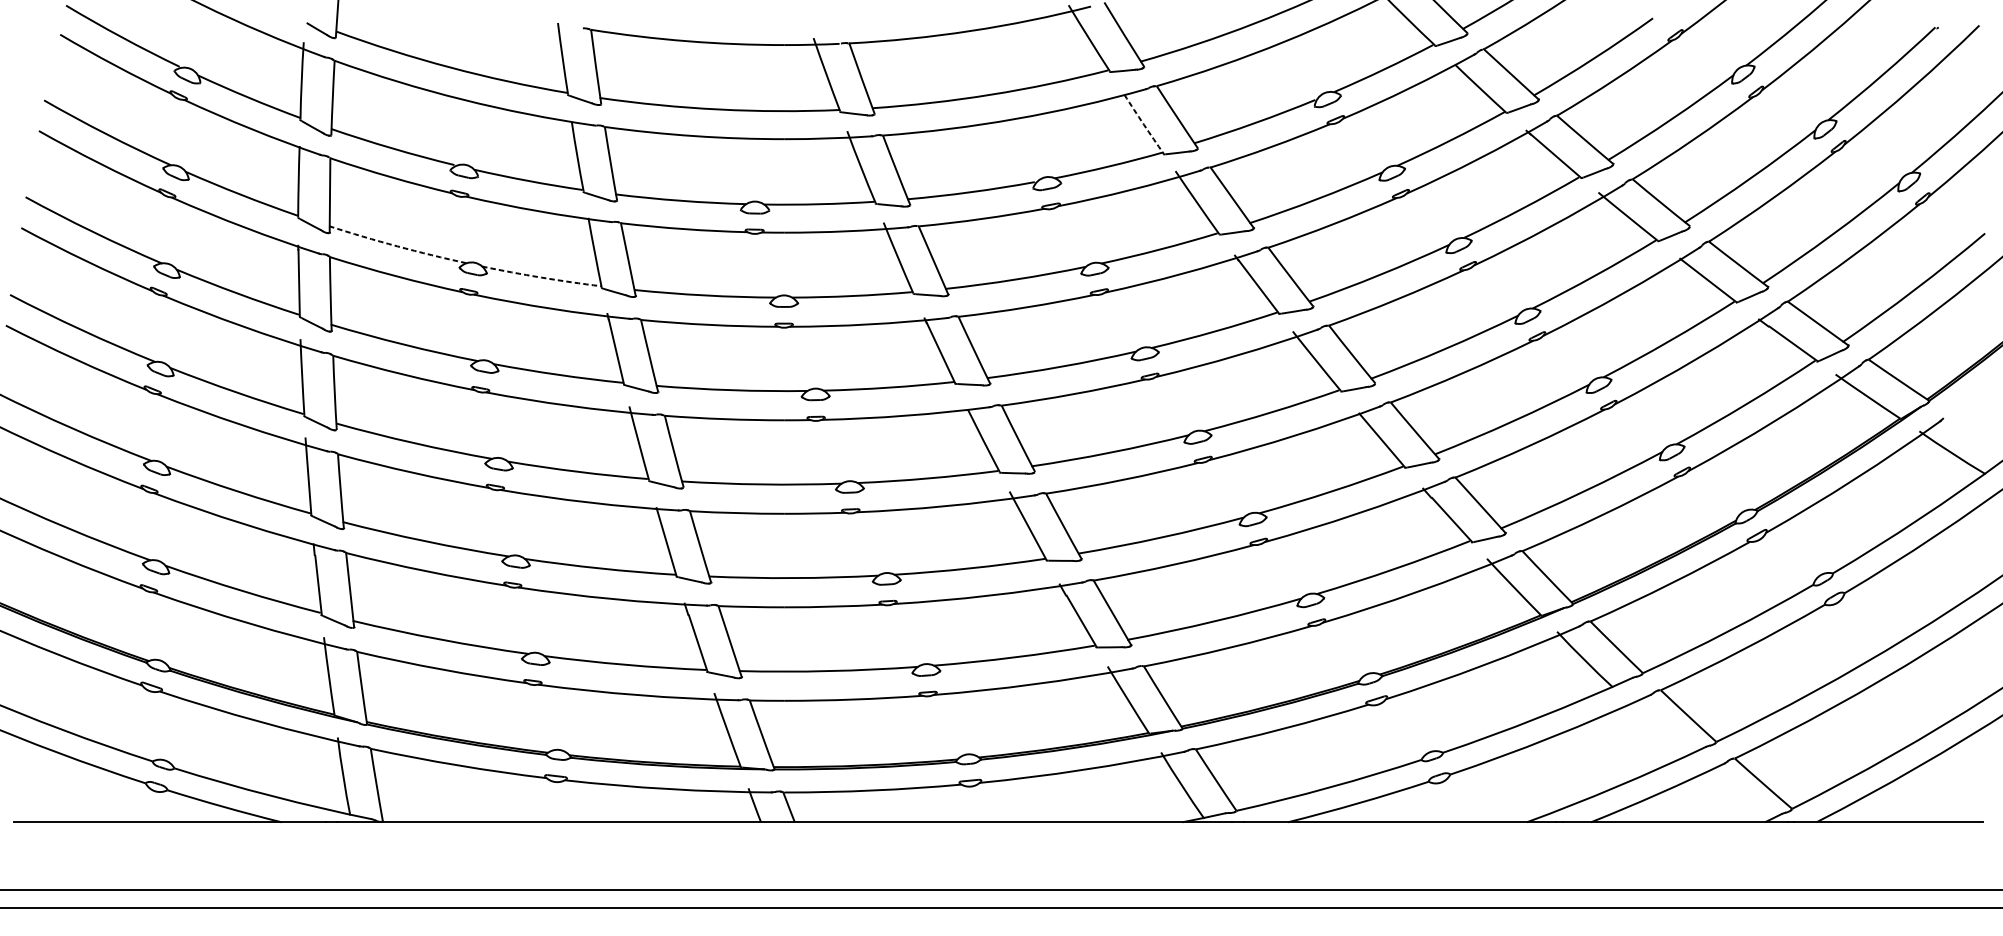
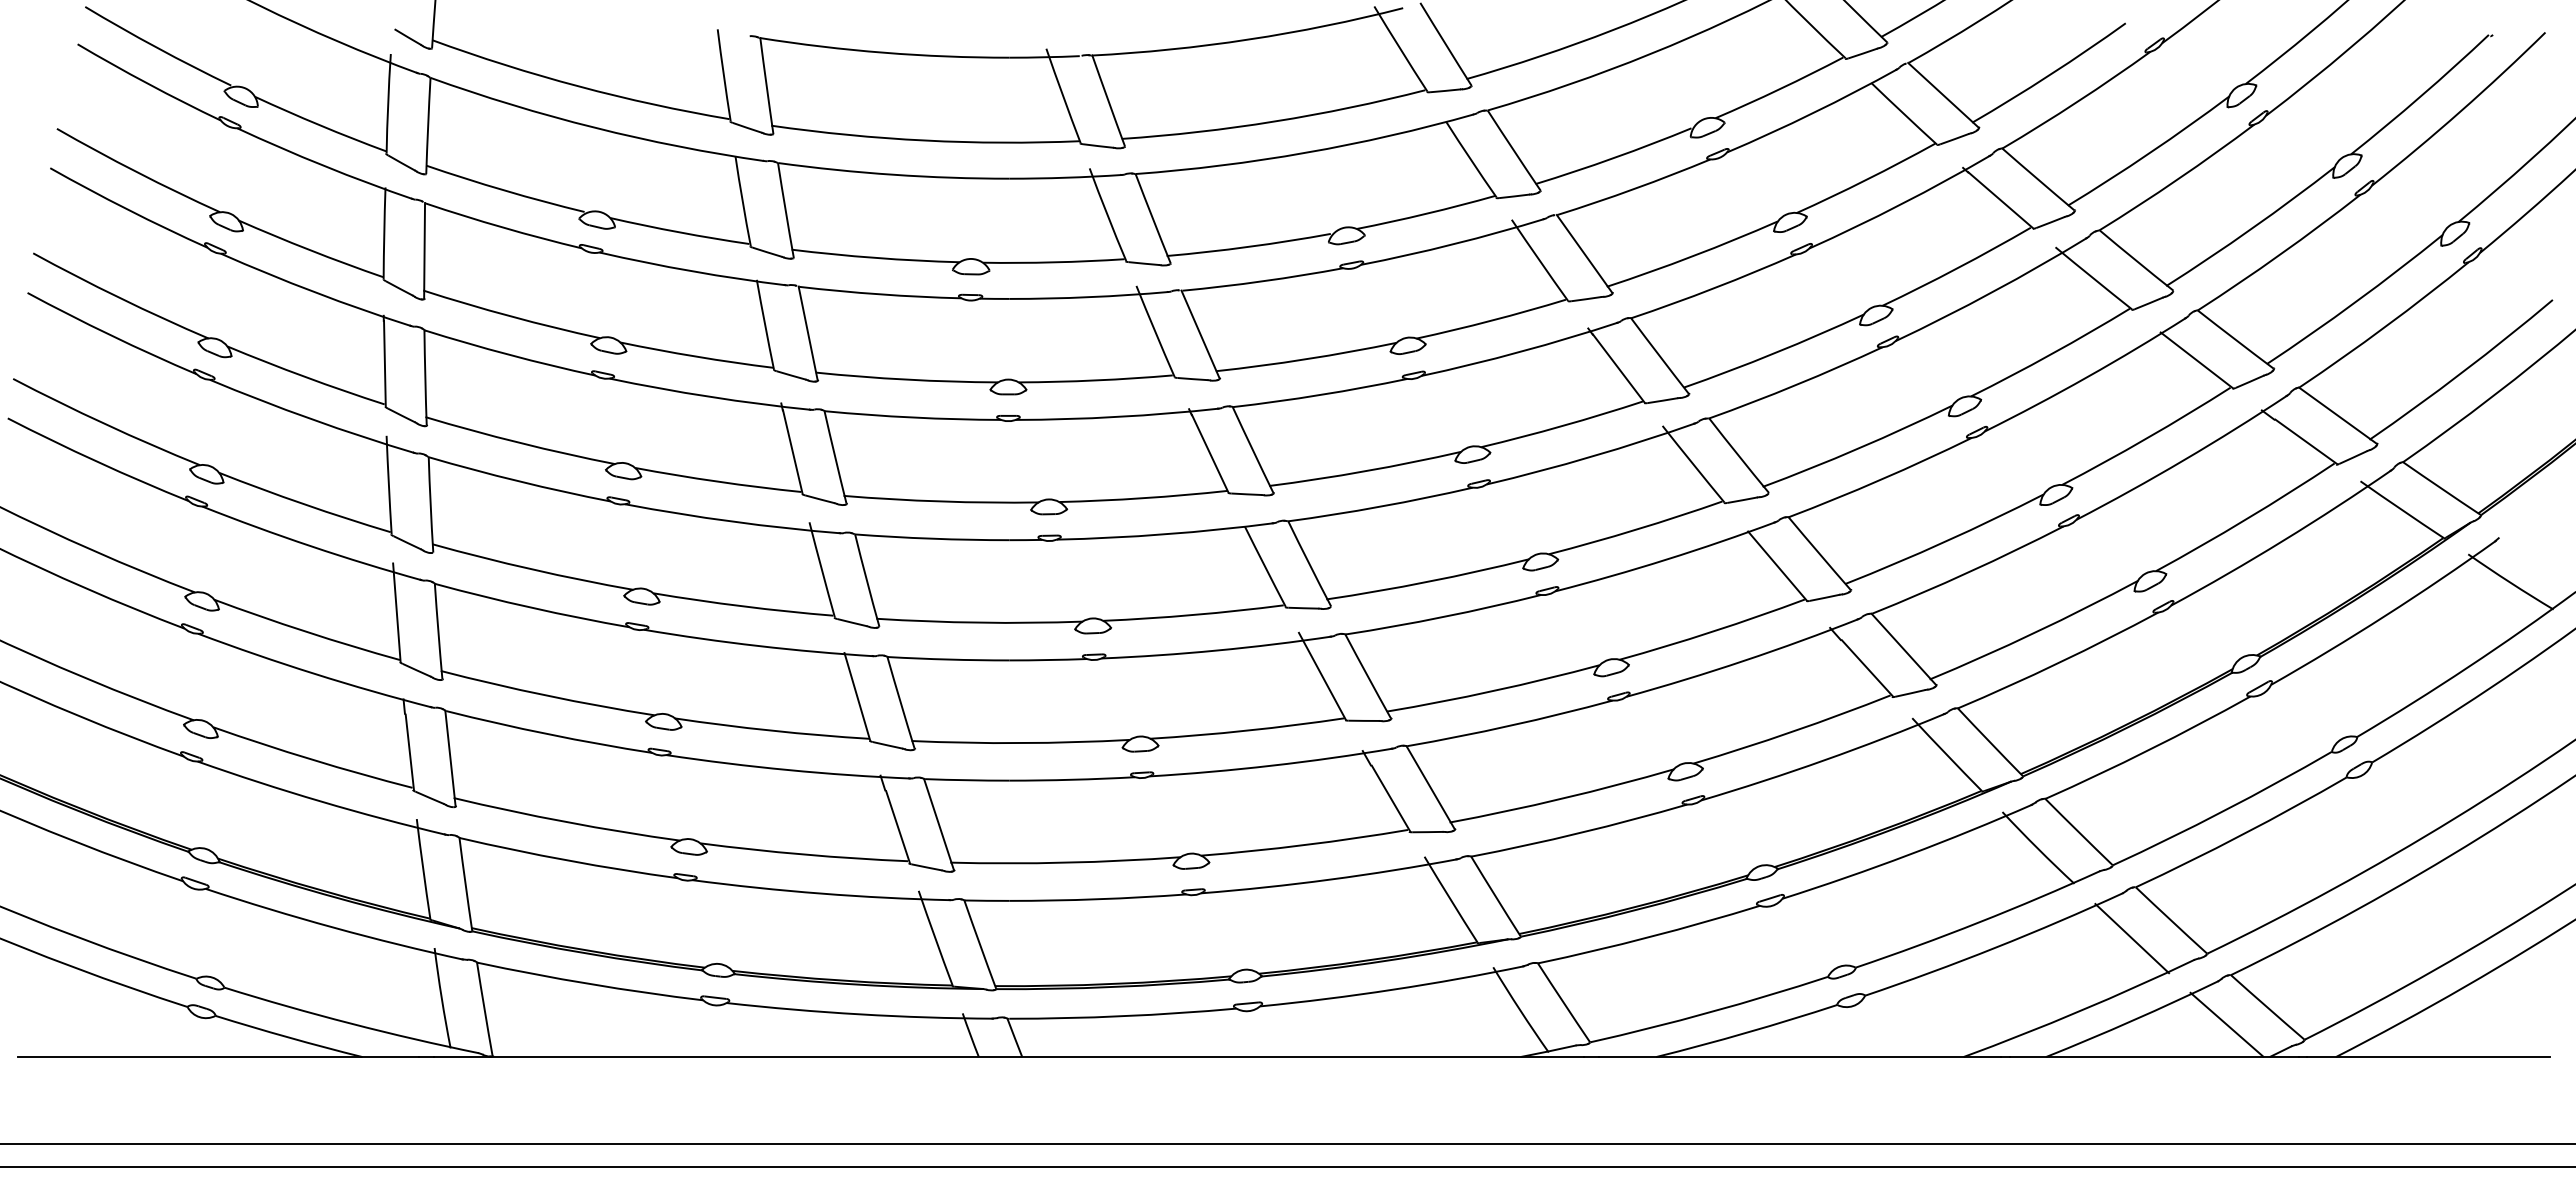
arc: (1144, 124) -> (1471, 159), dashed -> solid
arc: (397, 246) -> (511, 316), dashed -> solid
arc: (541, 277) -> (696, 356), dashed -> solid
line: (1658, 730) -> (2132, 938), added
line: (1731, 796) -> (2226, 1024), added

